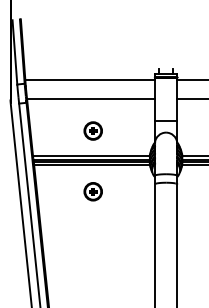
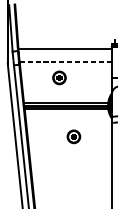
line: (91, 99) -> (66, 62), solid -> dashed
part: (92, 130) -> (58, 77), moved
part: (92, 191) -> (73, 136), moved

